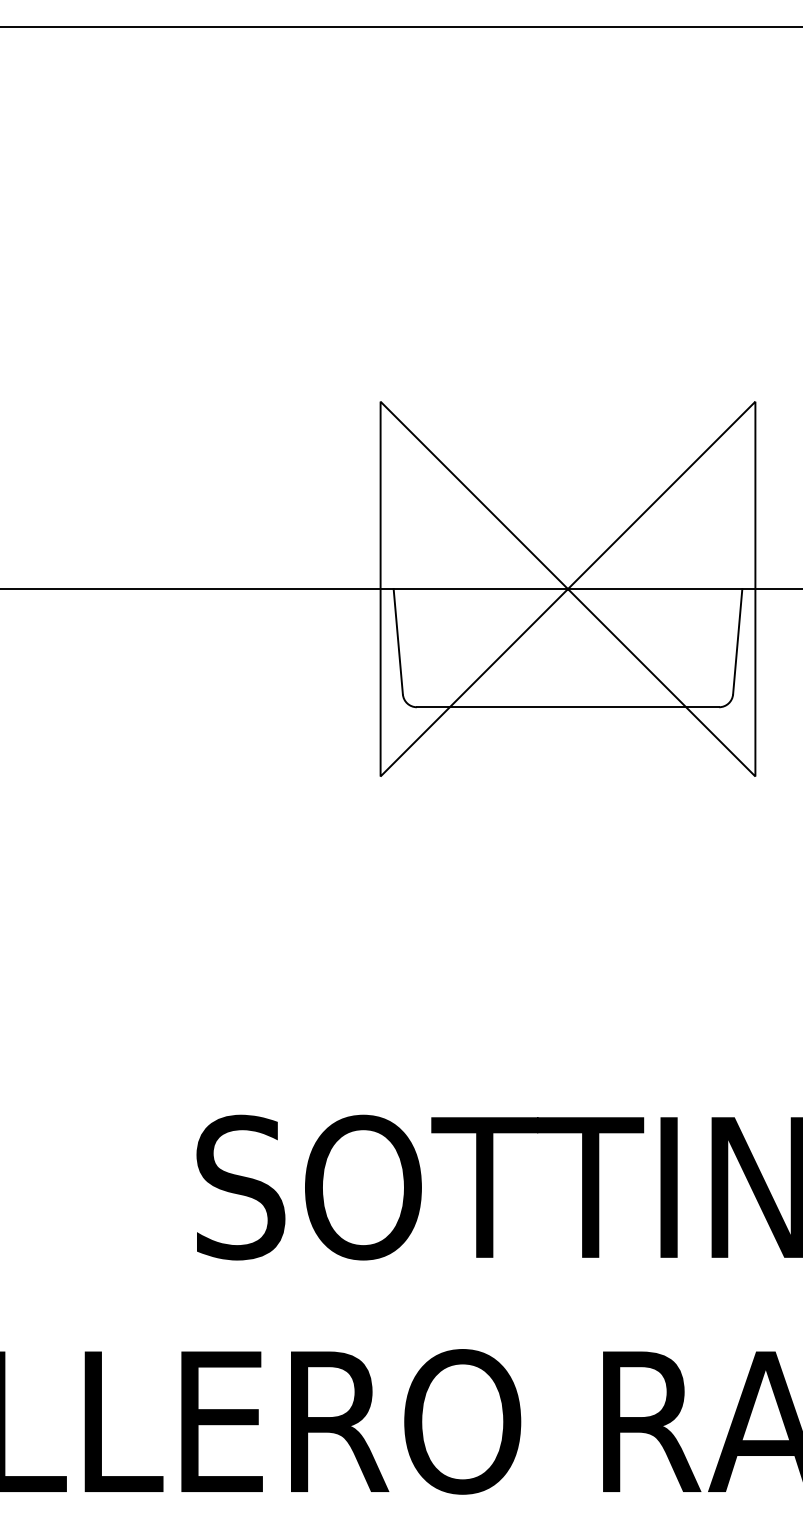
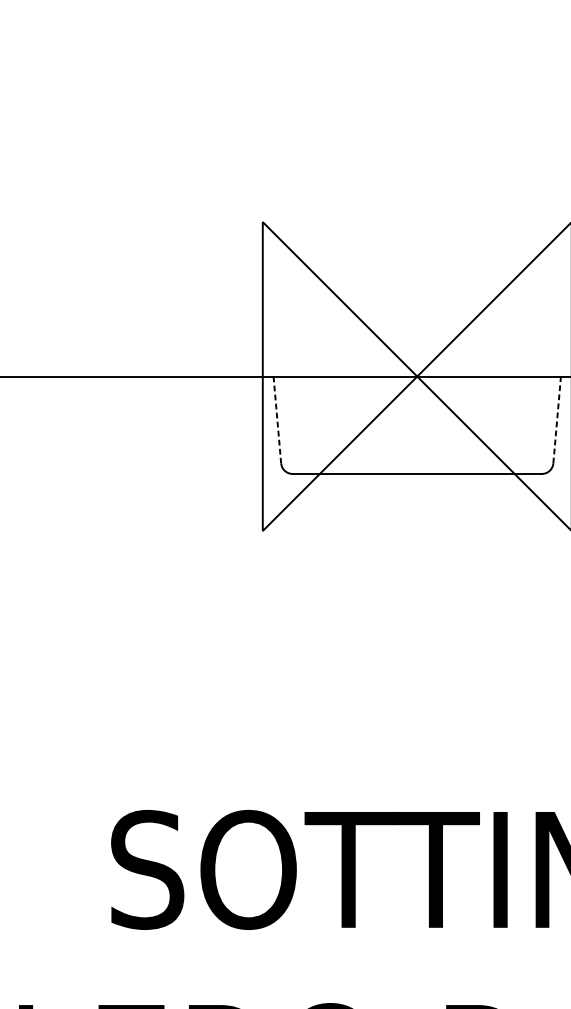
line: (398, 641) -> (277, 419), solid -> dashed
line: (737, 641) -> (556, 419), solid -> dashed

